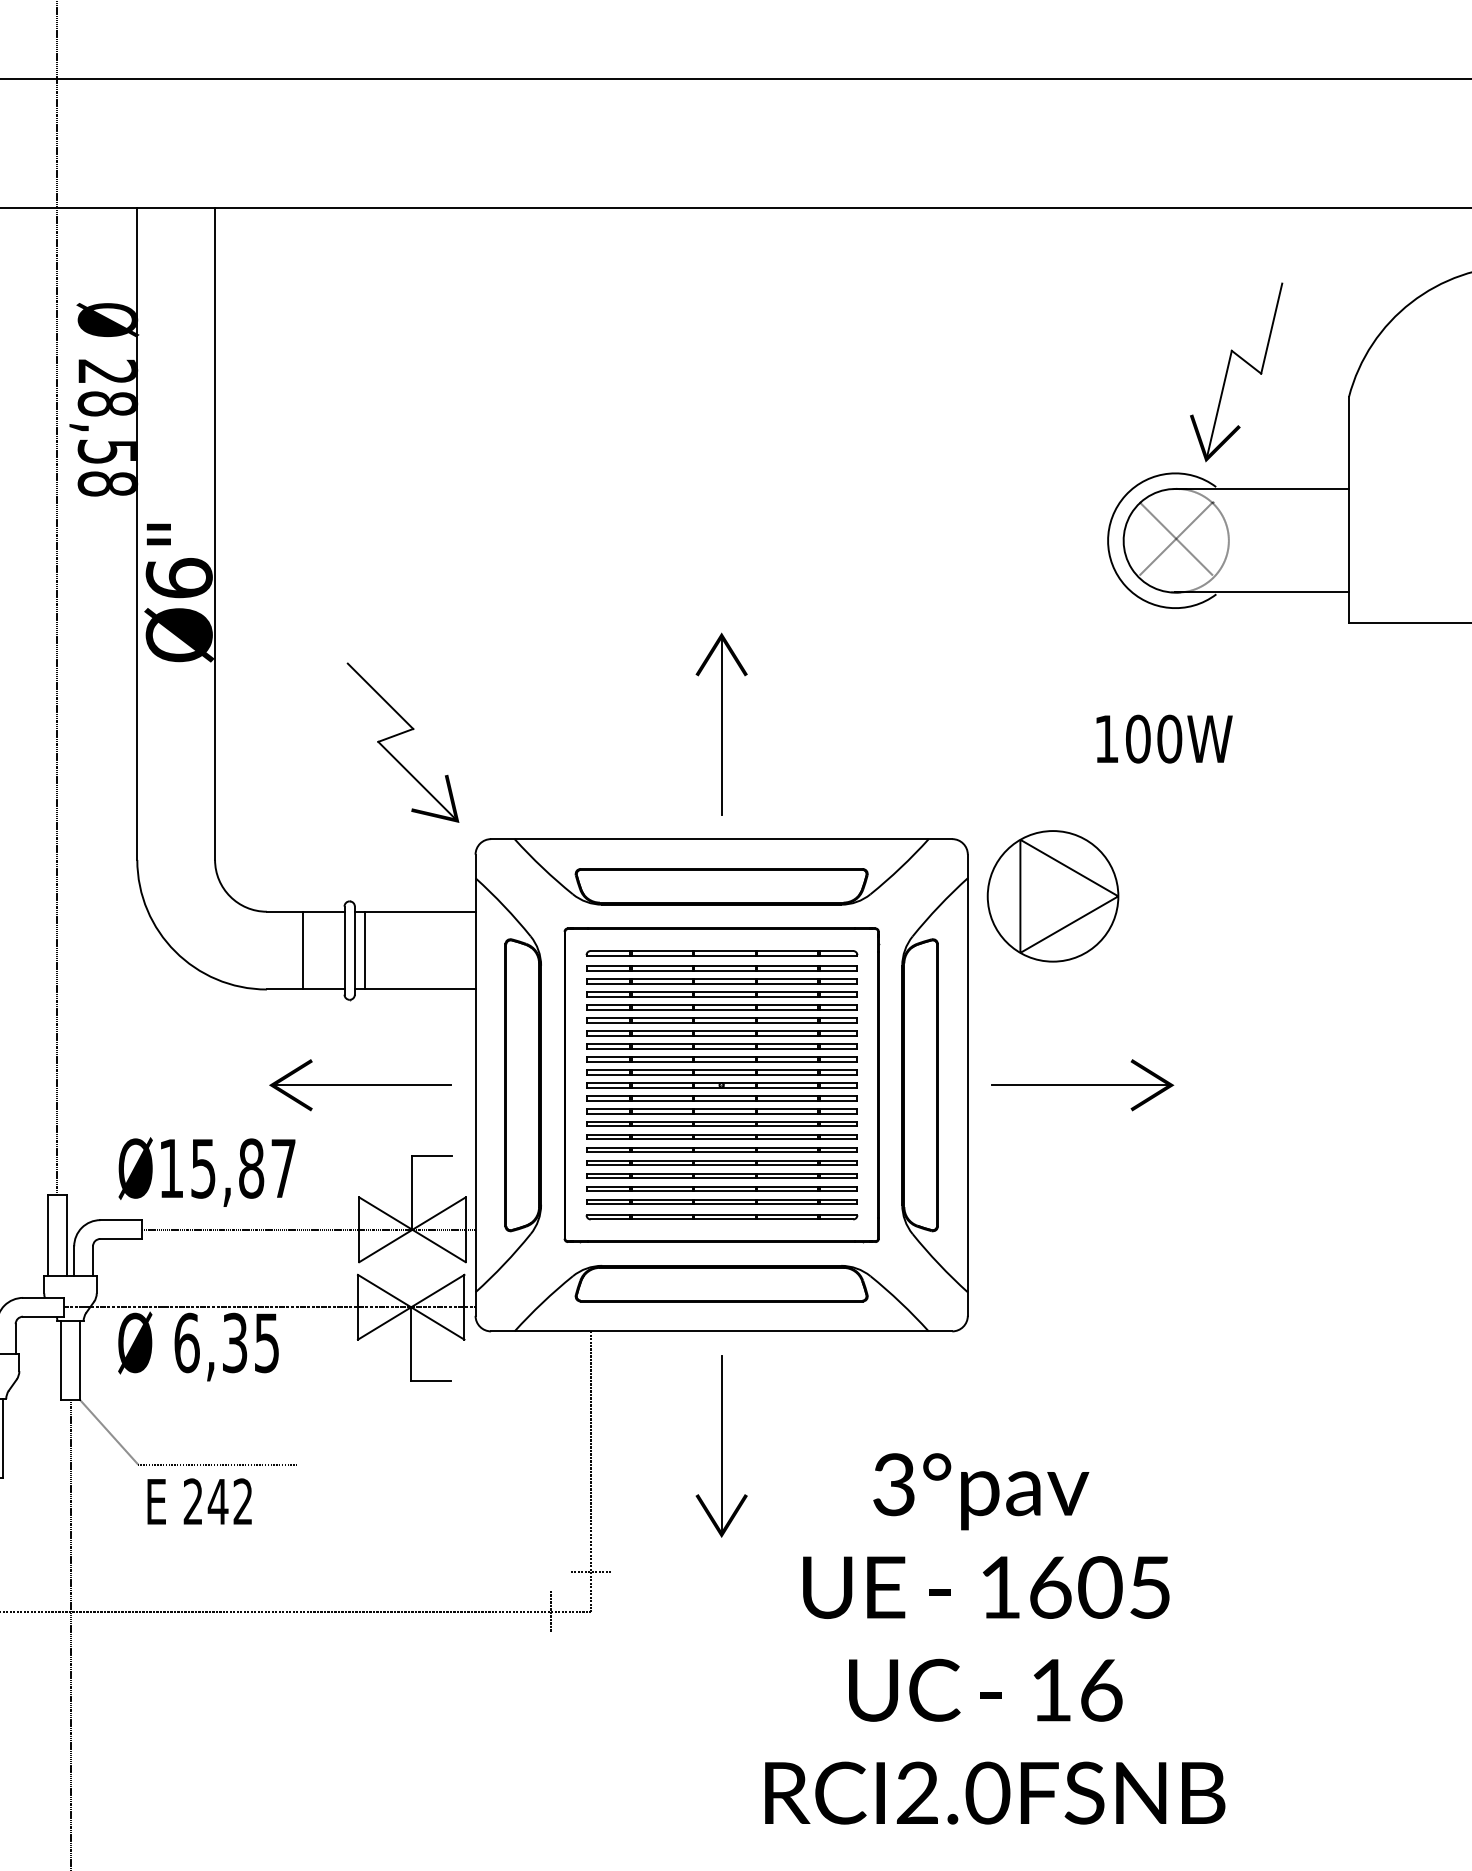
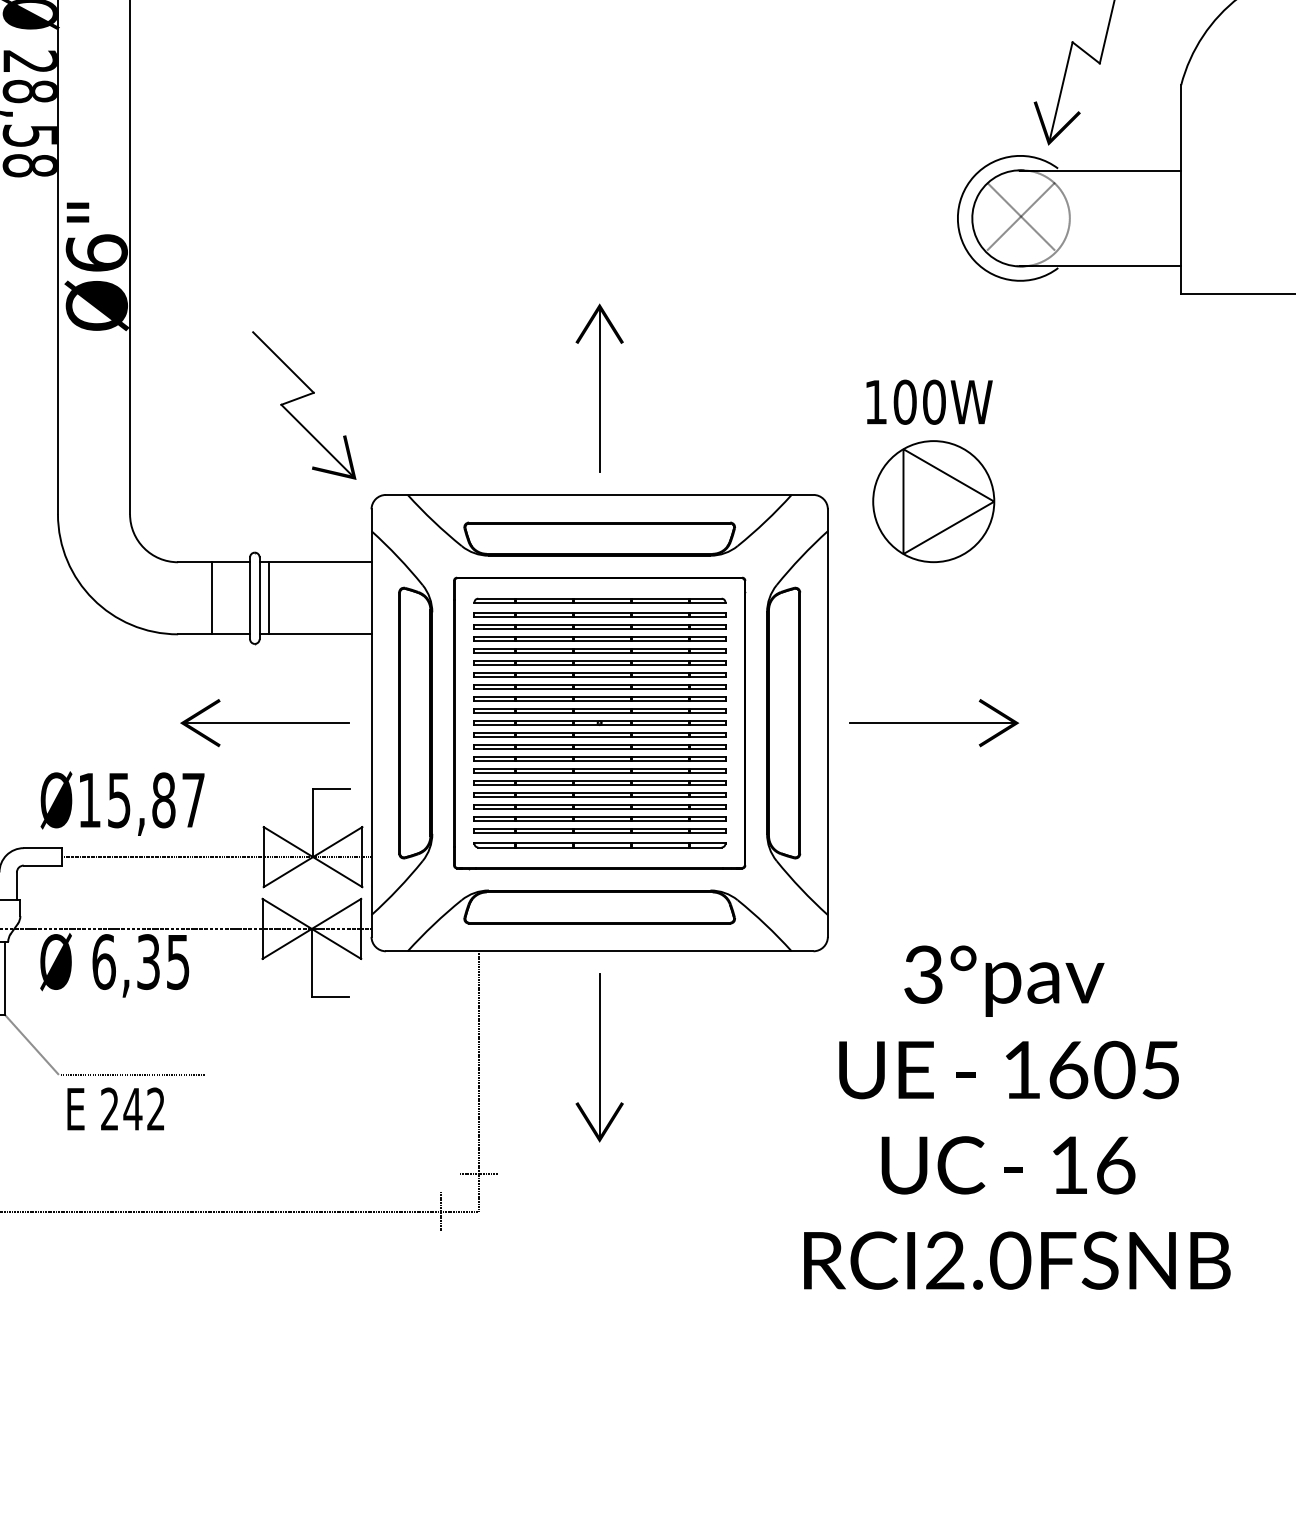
text: (1164, 738) -> (929, 401), moved
part: (1052, 896) -> (933, 501), moved
text: (995, 1638) -> (1017, 1117), moved

